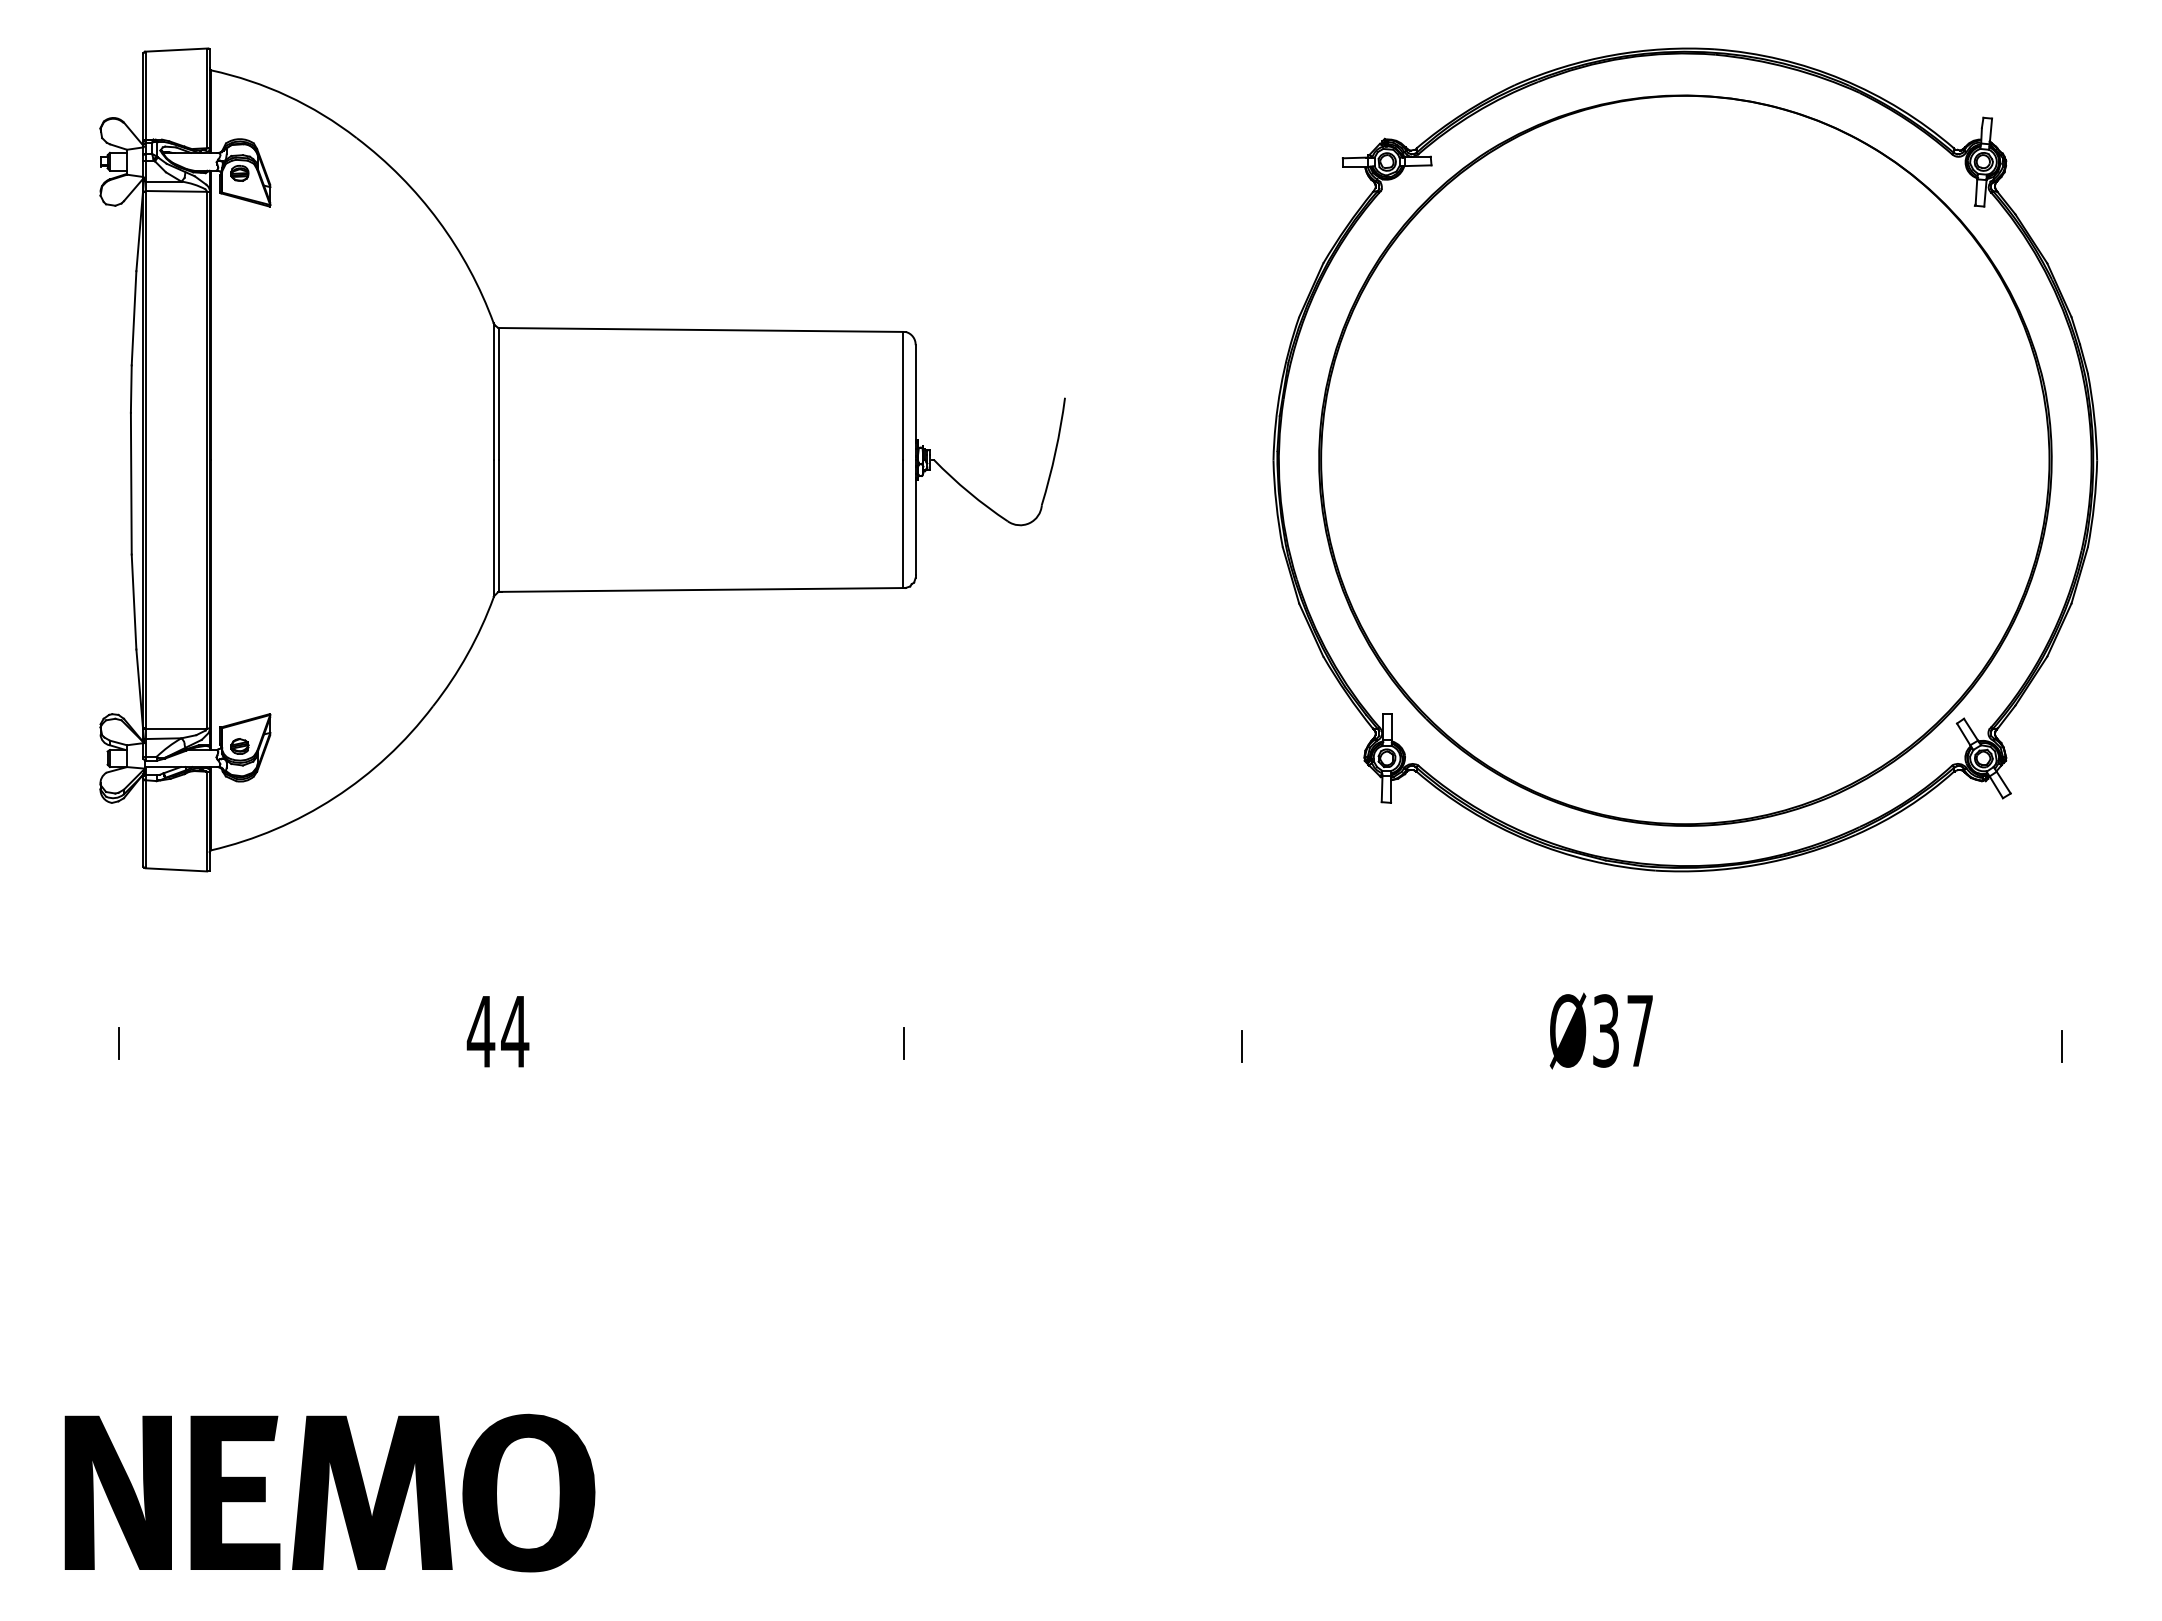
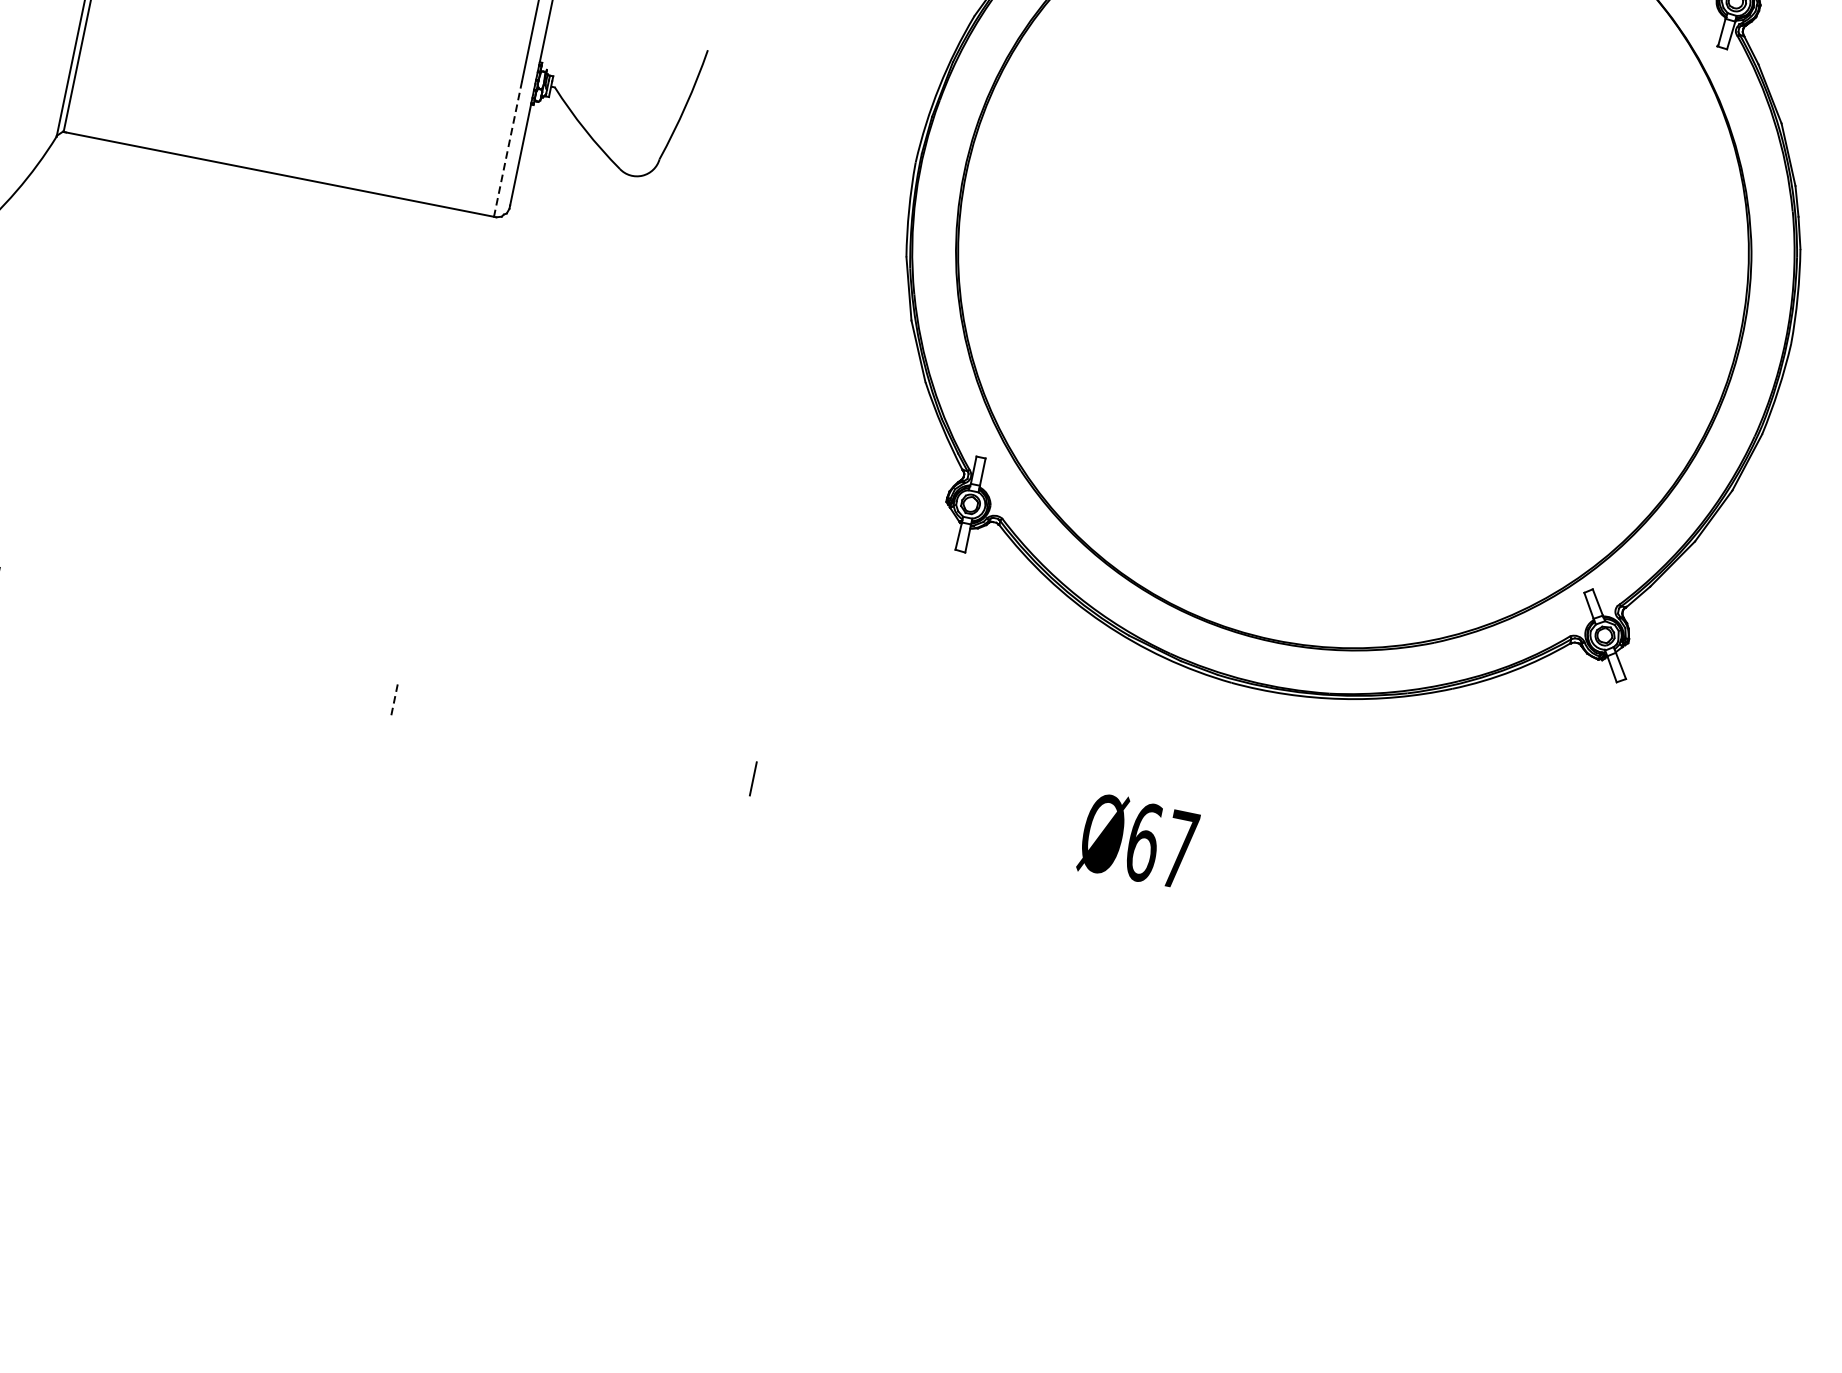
line: (903, 524) -> (508, 149), solid -> dashed
text: (1606, 1030) -> (1144, 841), Ø37 -> Ø67
line: (903, 1043) -> (394, 701), solid -> dashed
line: (2062, 1046) -> (1625, 959), removed

